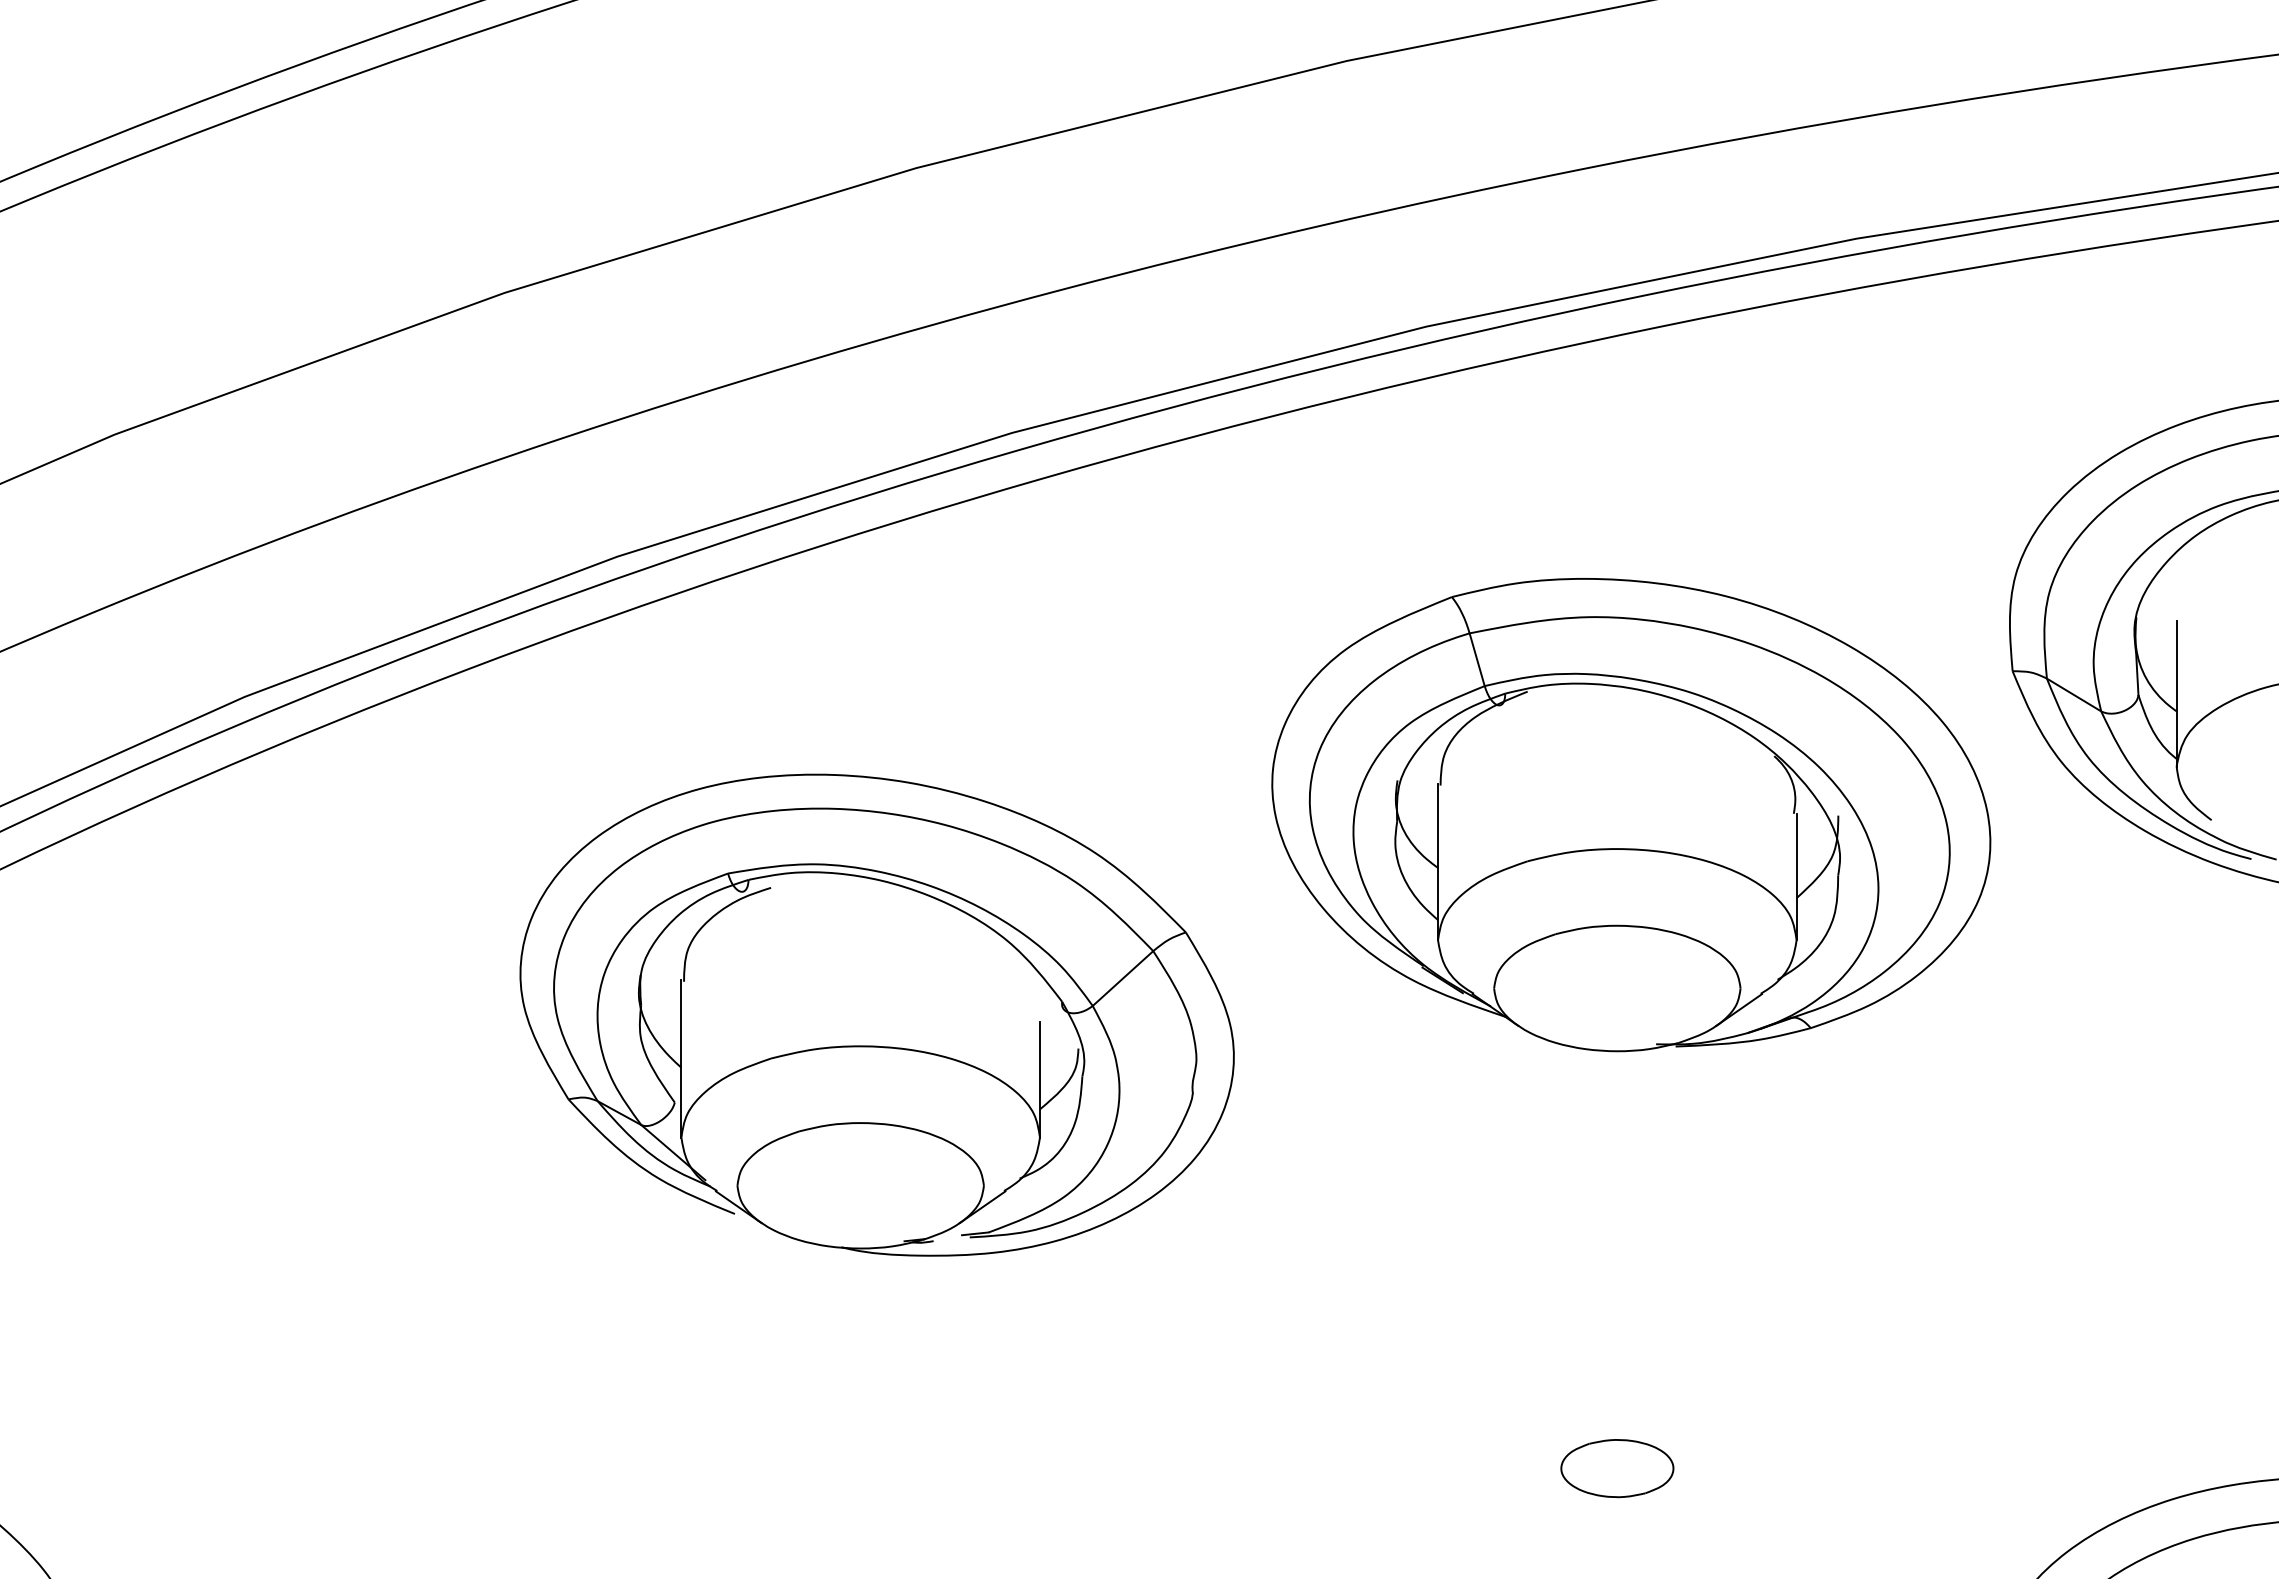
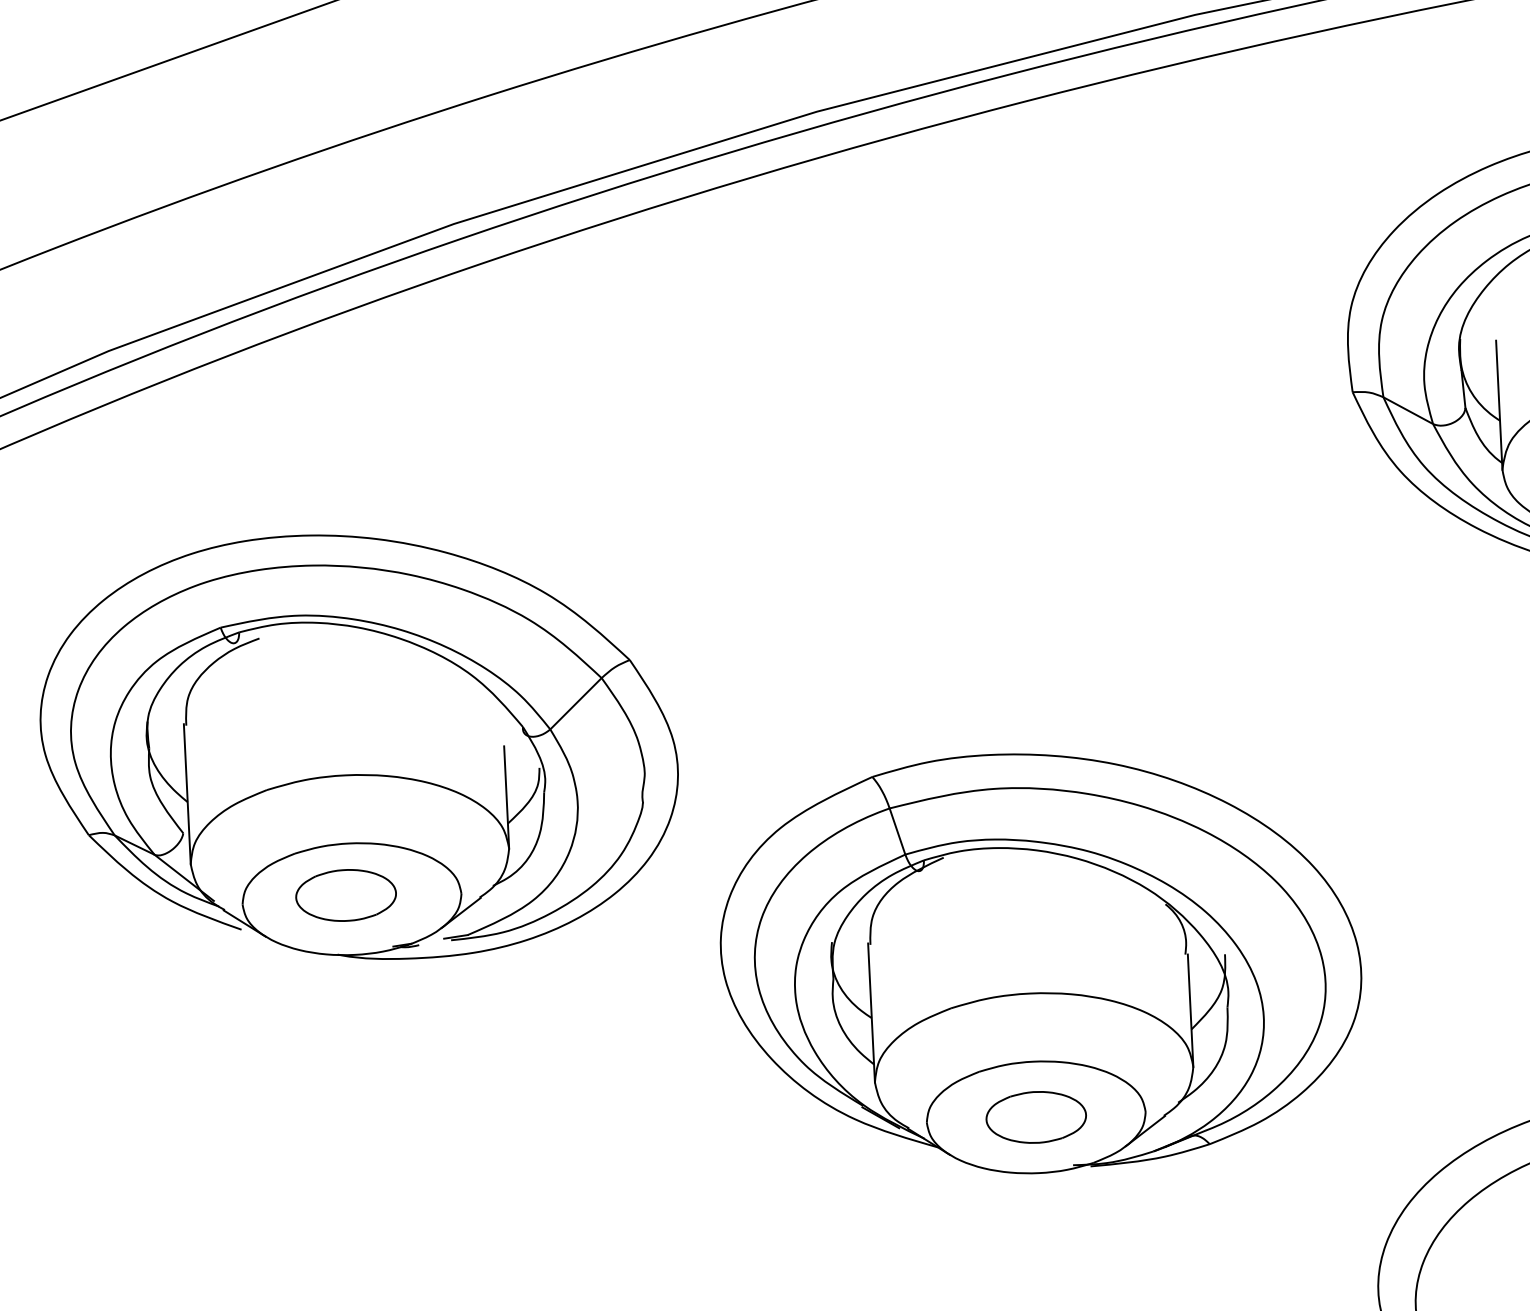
part: (1631, 815) -> (1041, 963), moved
part: (854, 1180) -> (346, 894), added

